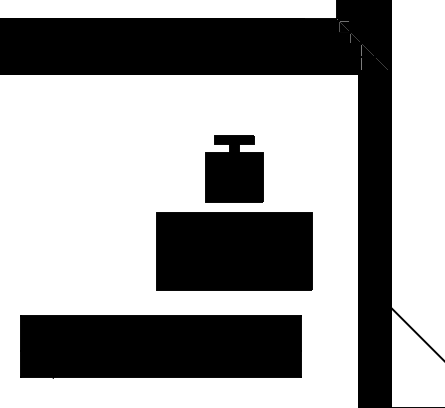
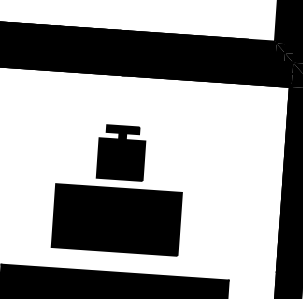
part: (234, 212) -> (119, 188), moved

